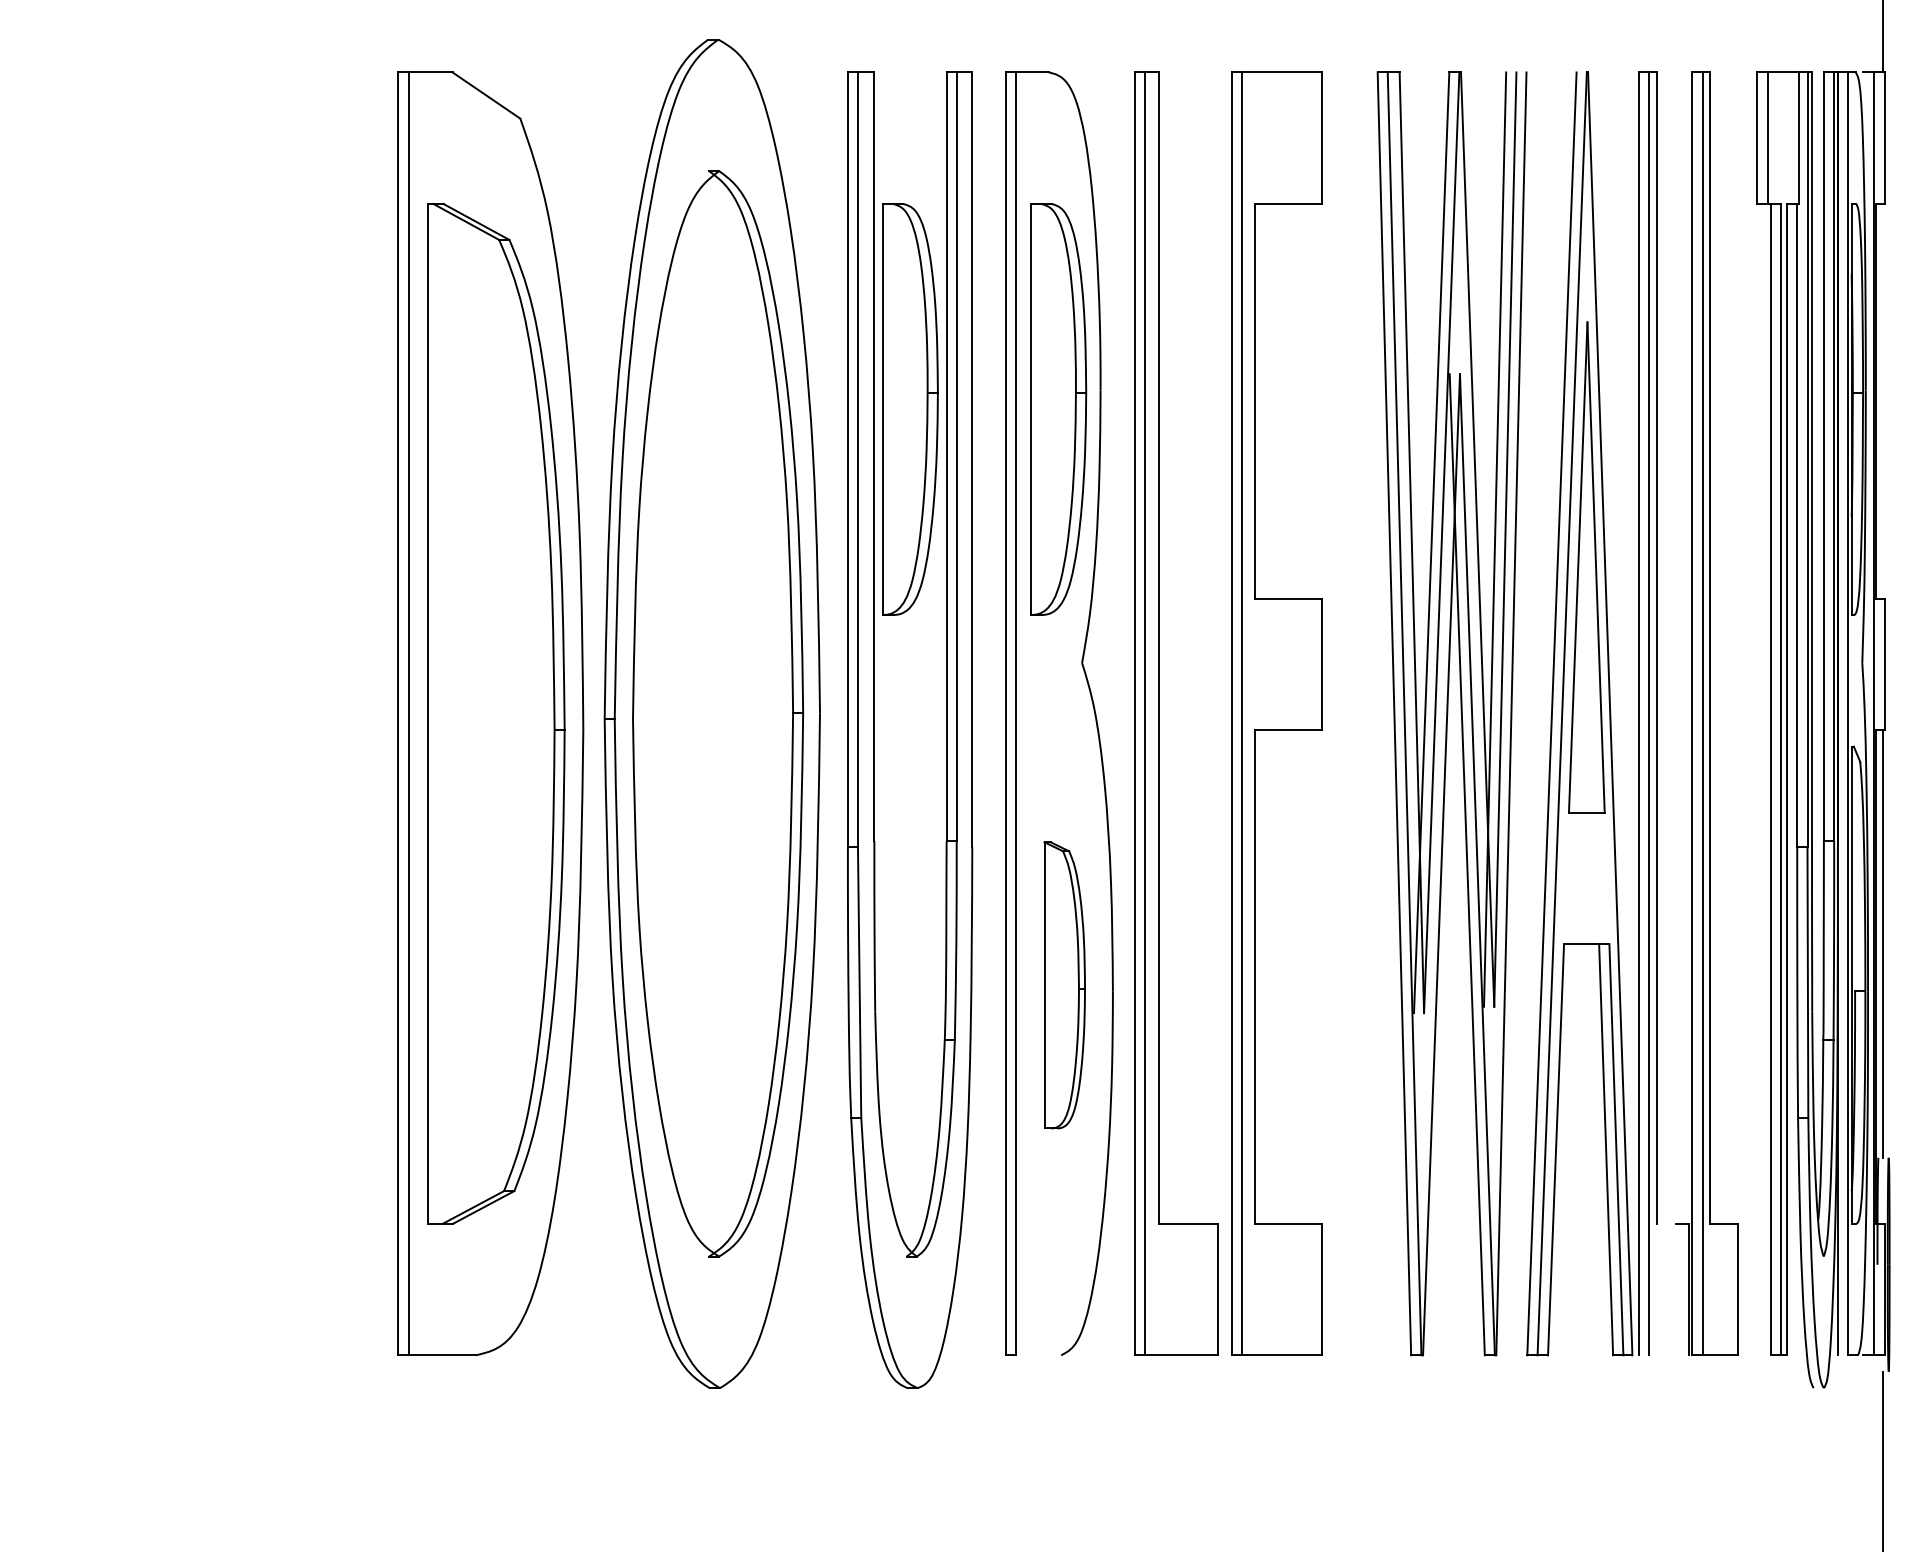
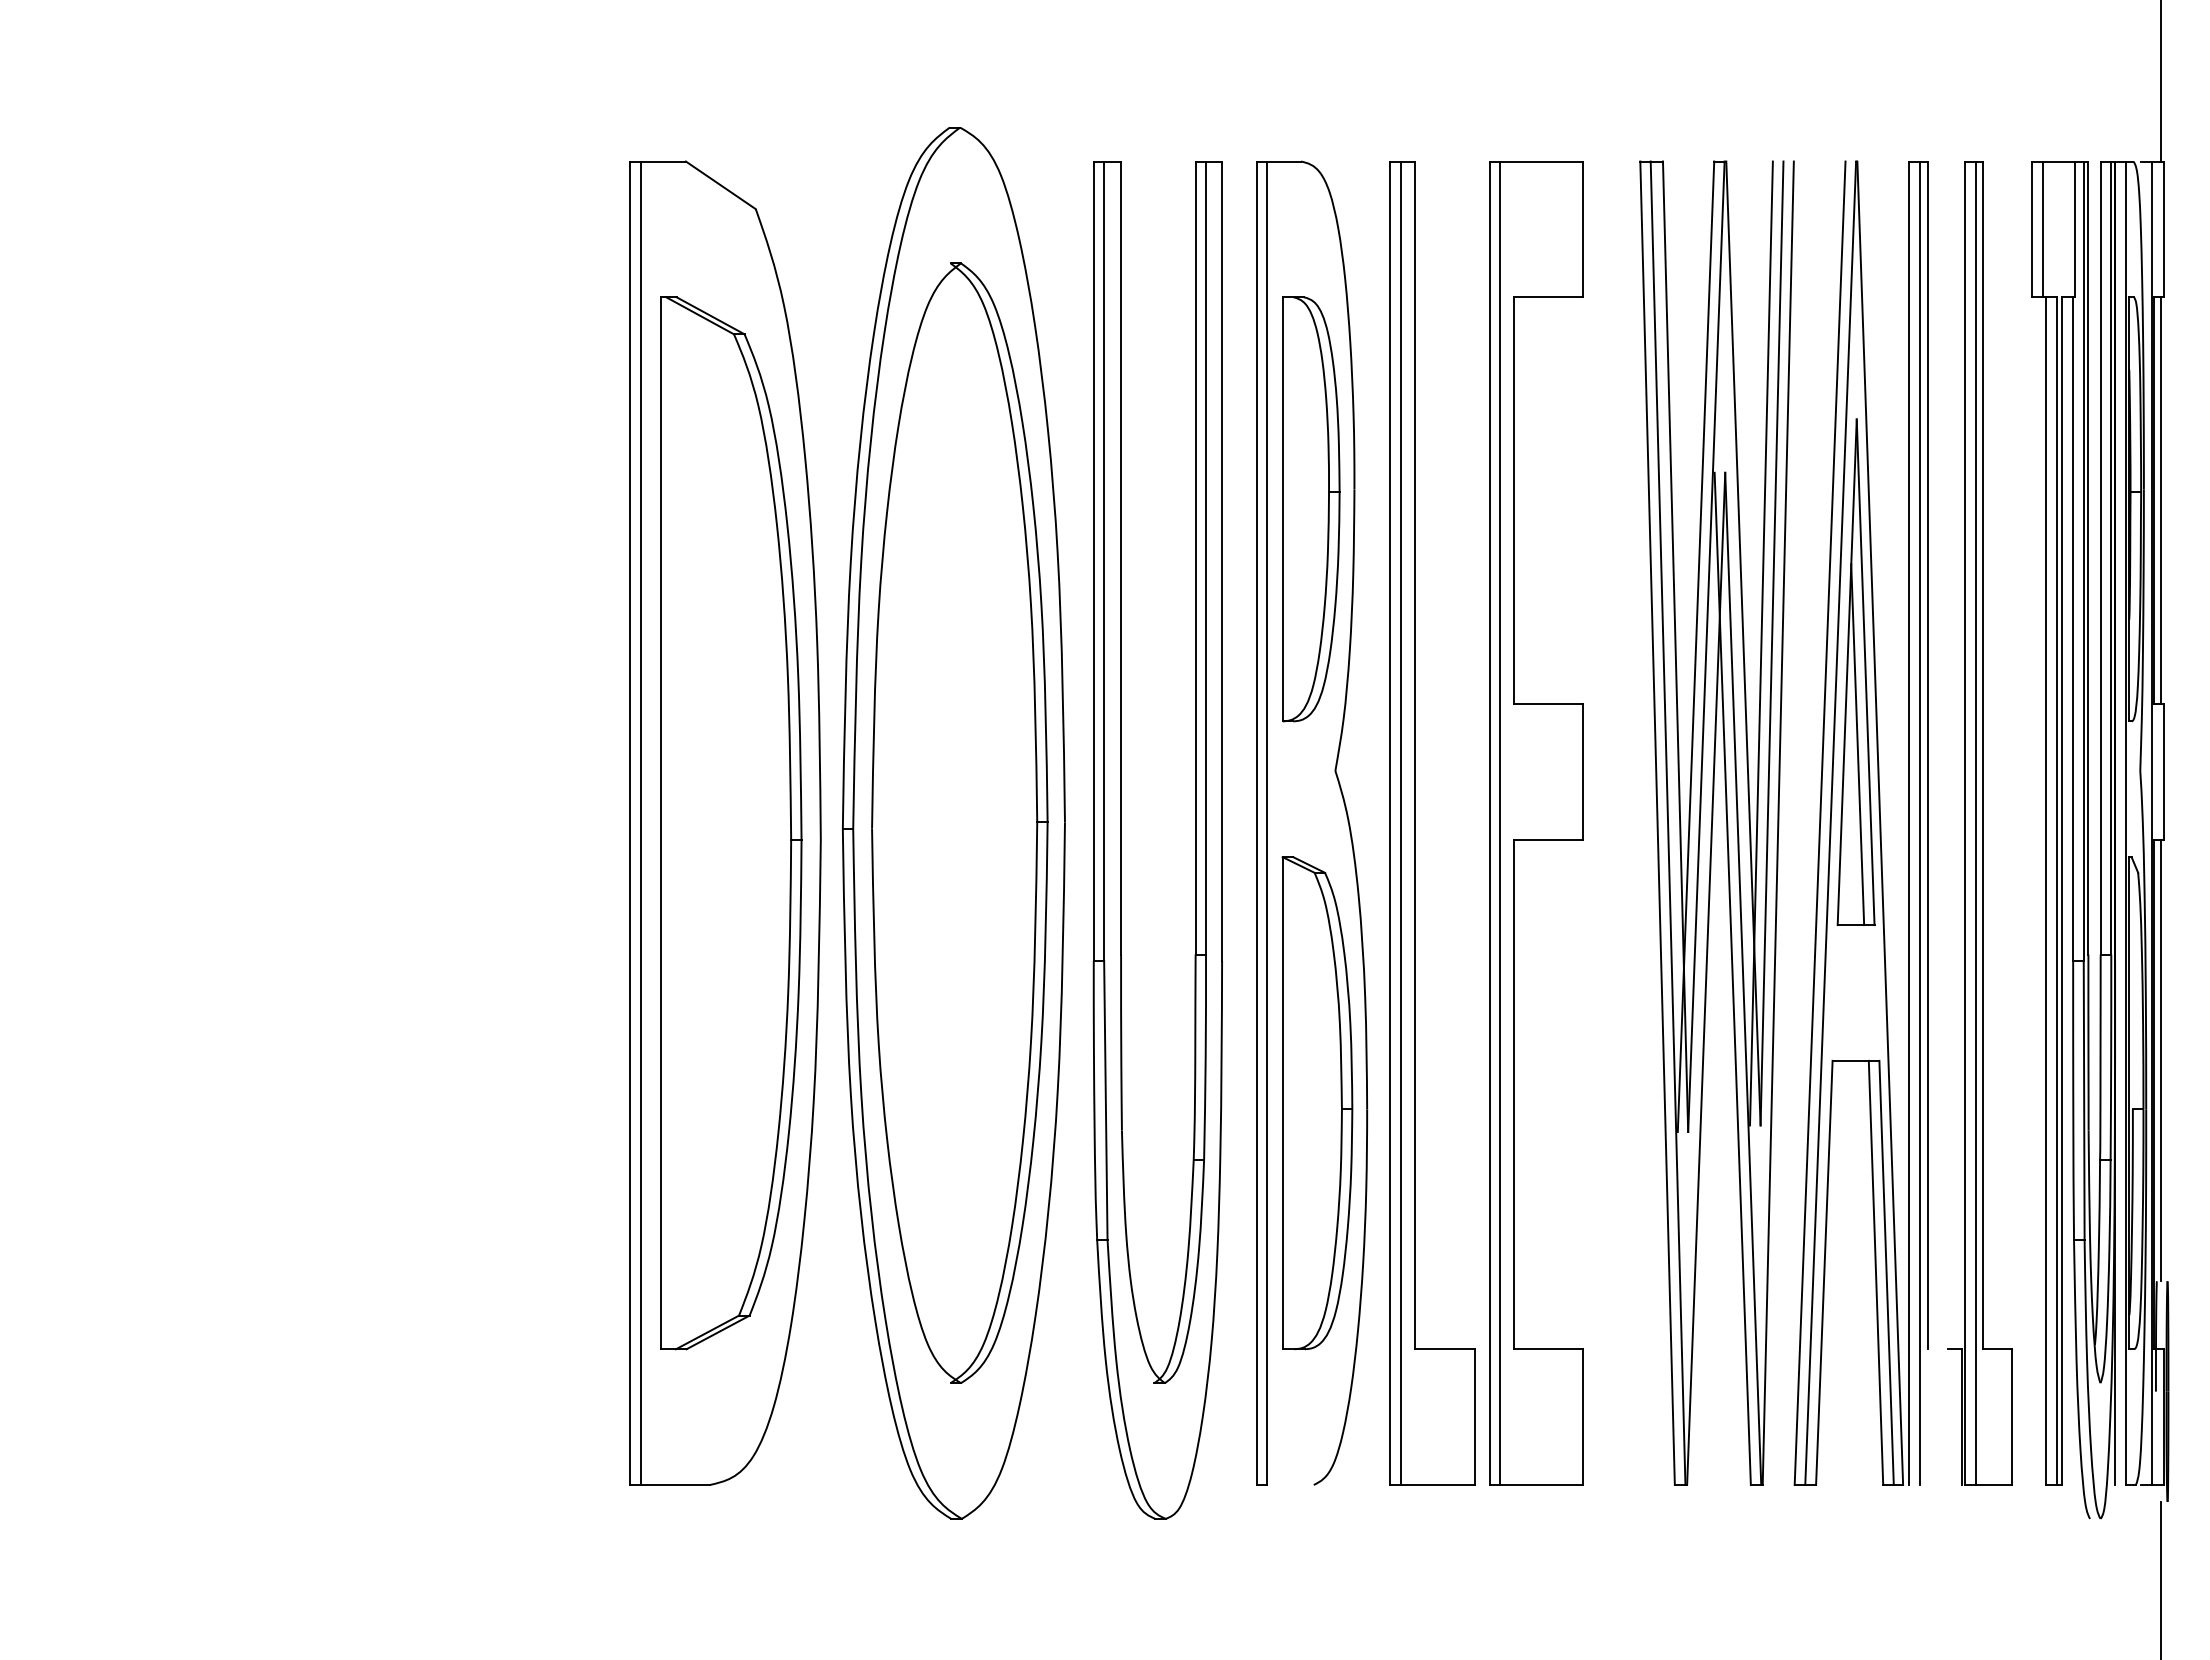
line: (1882, 401) -> (2161, 500), added
part: (910, 409) -> (1158, 509), removed
line: (1588, 637) -> (1857, 744), added
part: (1064, 985) -> (1317, 1103), size x1.67

